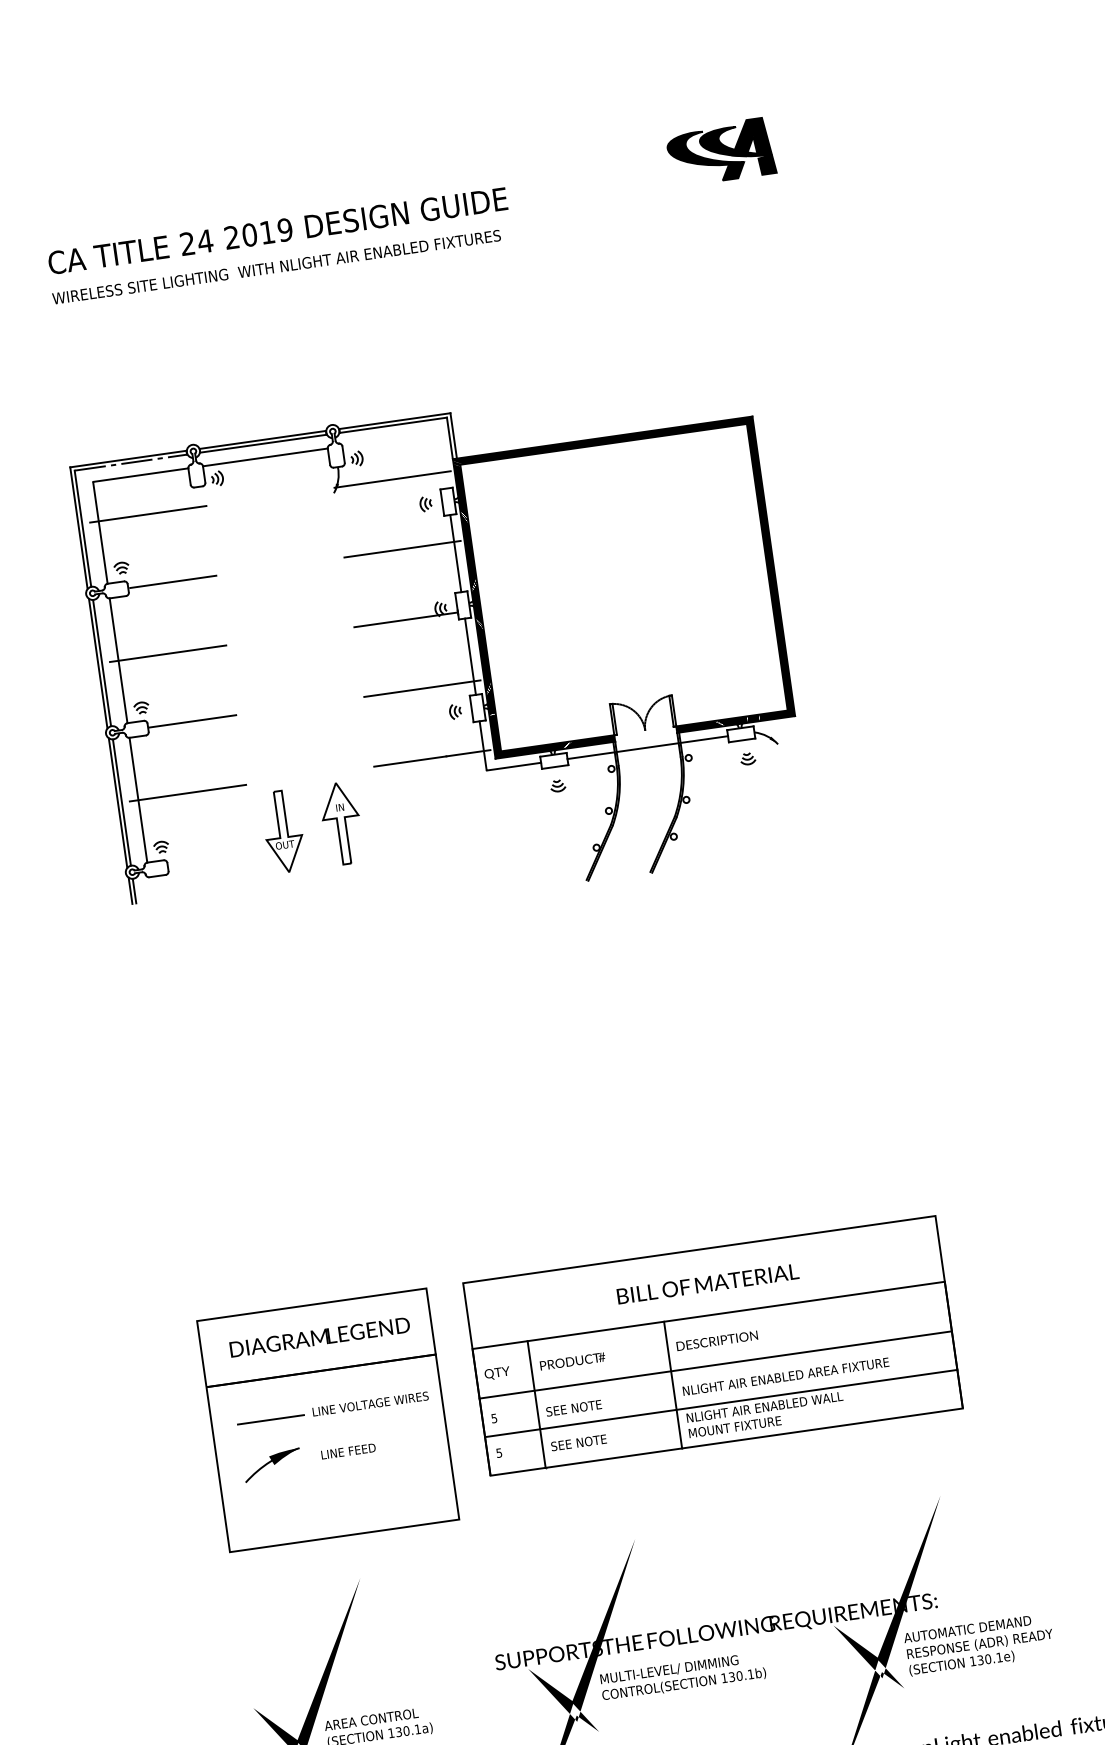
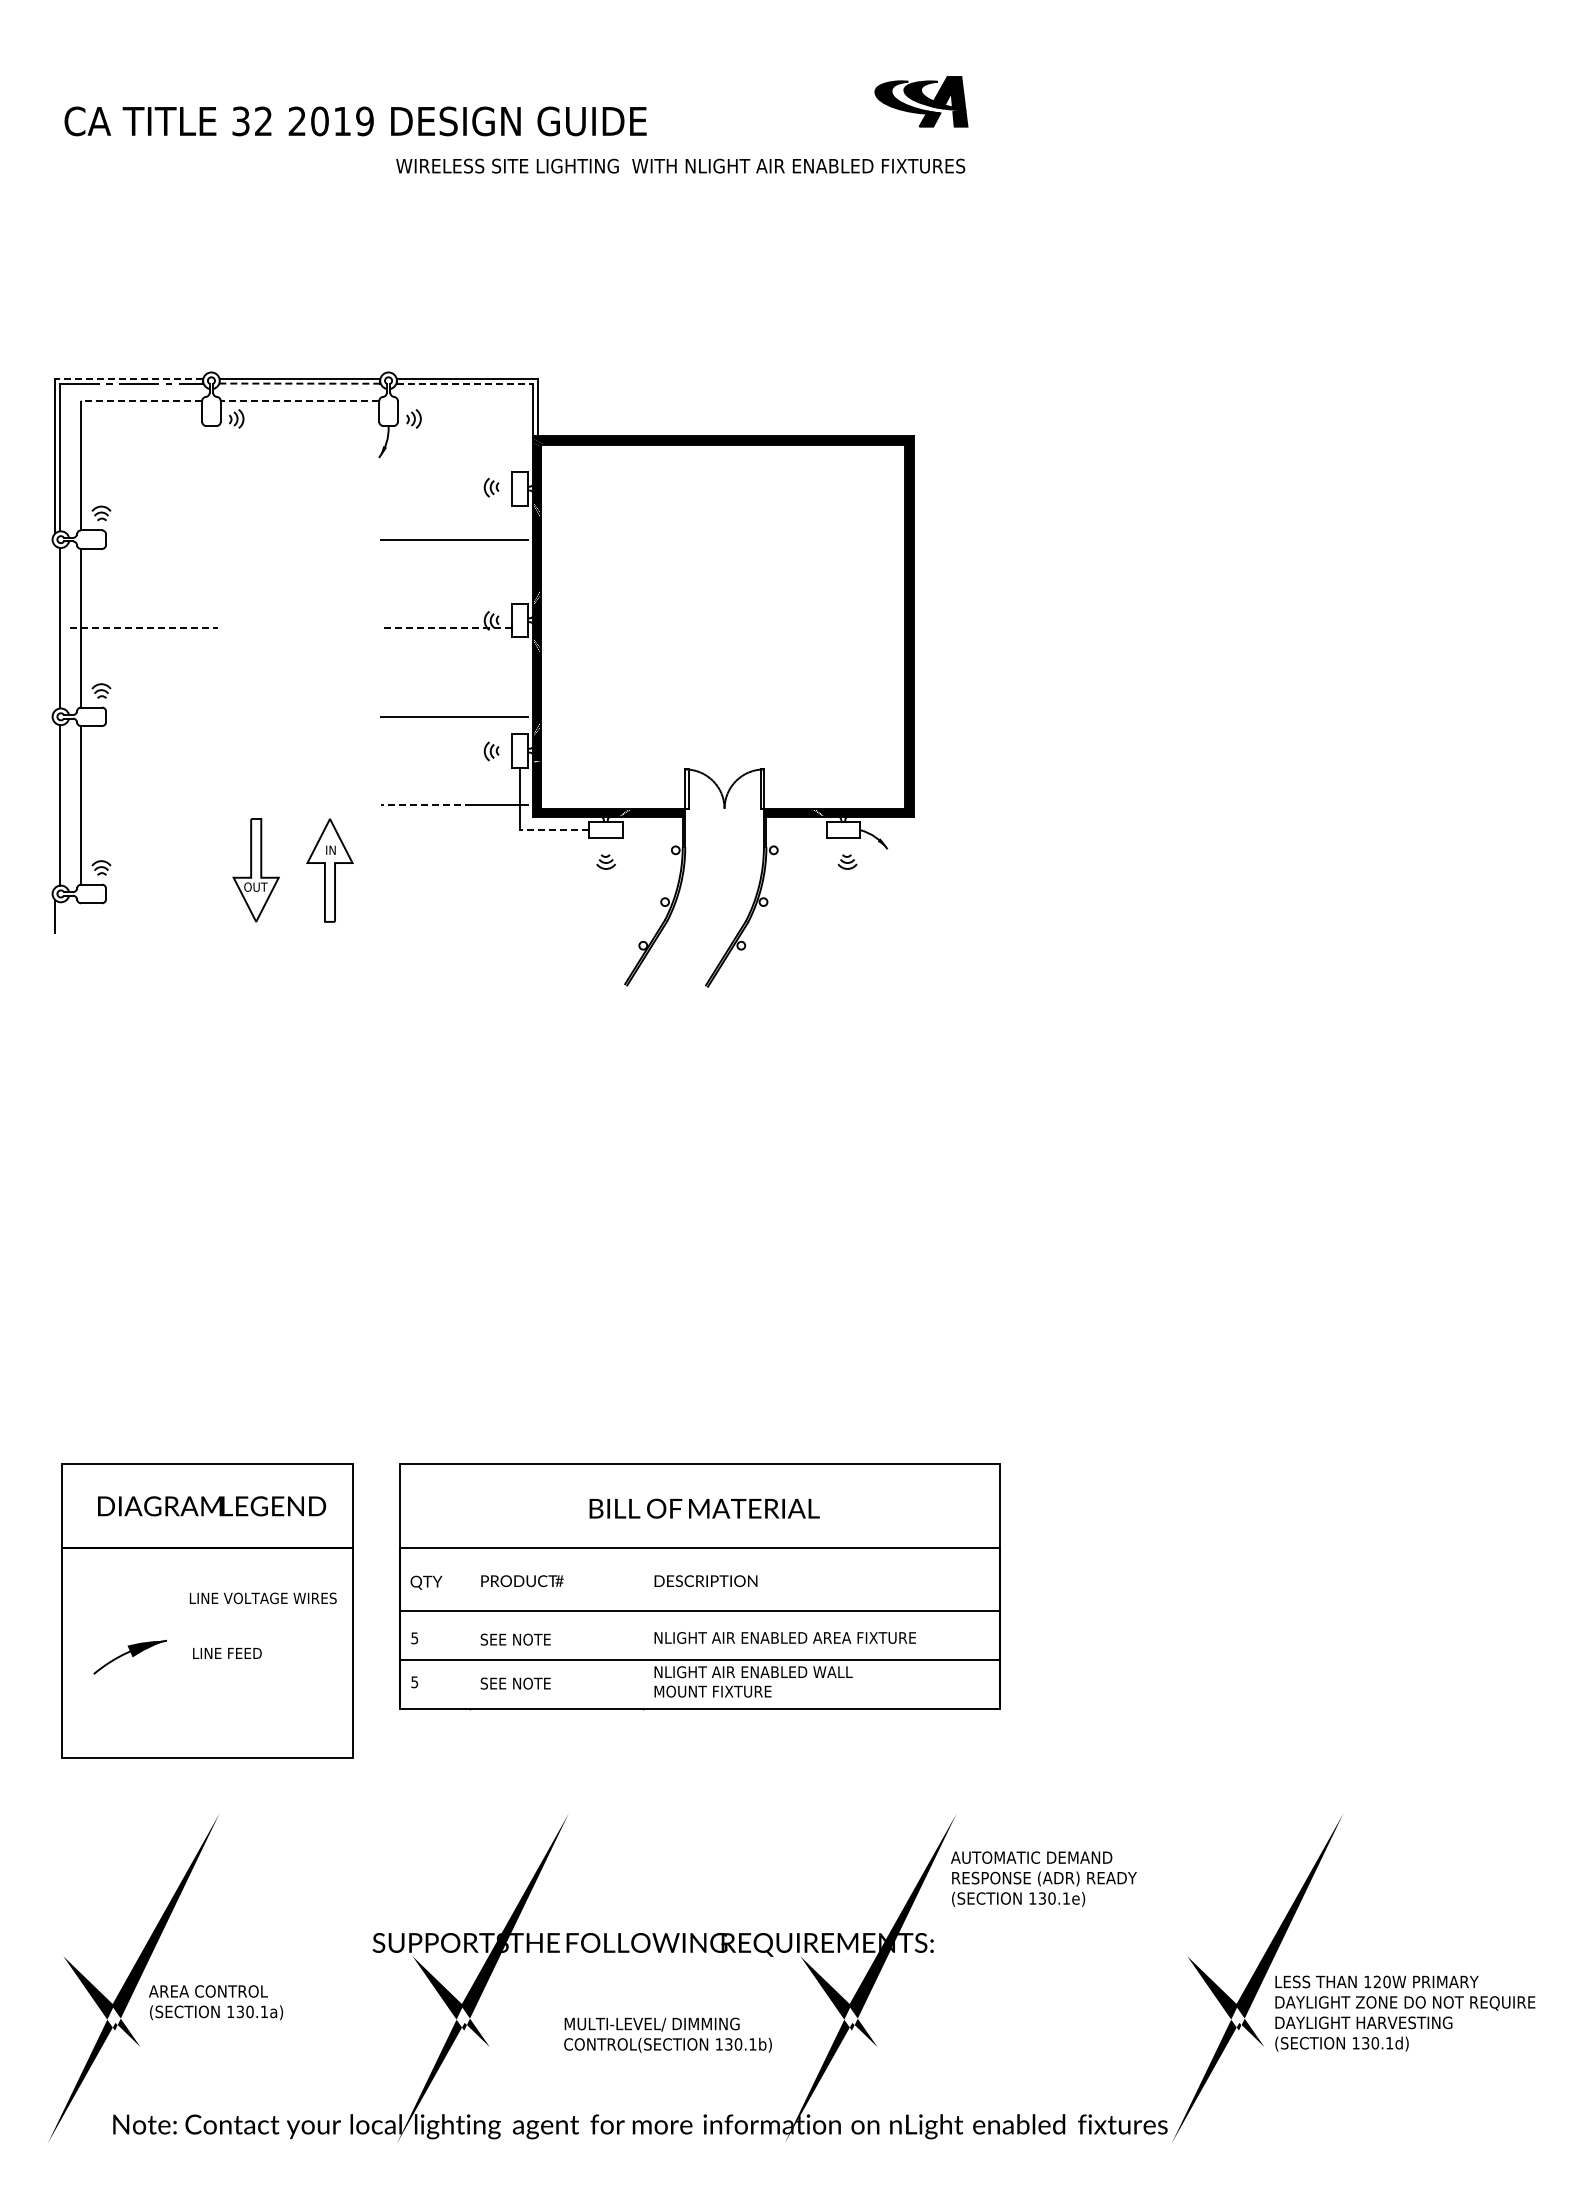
part: (721, 152) -> (921, 101), size x0.7
text: (196, 242) -> (252, 121), 24 -> 32
text: (276, 266) -> (680, 165), moved
line: (393, 425) -> (465, 383), solid -> dashed
line: (263, 443) -> (300, 383), solid -> dashed
line: (265, 457) -> (299, 401), solid -> dashed
line: (128, 458) -> (129, 378), solid -> dashed
line: (140, 475) -> (141, 401), solid -> dashed
line: (392, 479) -> (454, 451), removed
line: (147, 514) -> (143, 451), removed
line: (456, 553) -> (520, 554), removed
line: (172, 581) -> (162, 539), removed
line: (406, 620) -> (446, 628), solid -> dashed
line: (168, 653) -> (144, 628), solid -> dashed
line: (470, 656) -> (520, 685), removed
line: (98, 663) -> (55, 628), removed
line: (192, 721) -> (162, 716), removed
line: (647, 747) -> (724, 830), removed
line: (410, 761) -> (426, 805), solid -> dashed
line: (513, 766) -> (554, 830), solid -> dashed
line: (187, 793) -> (143, 805), removed
line: (118, 803) -> (55, 805), removed
line: (134, 890) -> (60, 917), removed
line: (673, 1384) -> (643, 1627), removed
line: (536, 1403) -> (469, 1627), removed
line: (271, 1419) -> (136, 1600), removed
text: (979, 1644) -> (1043, 1878), moved
text: (682, 1676) -> (667, 2034), moved

